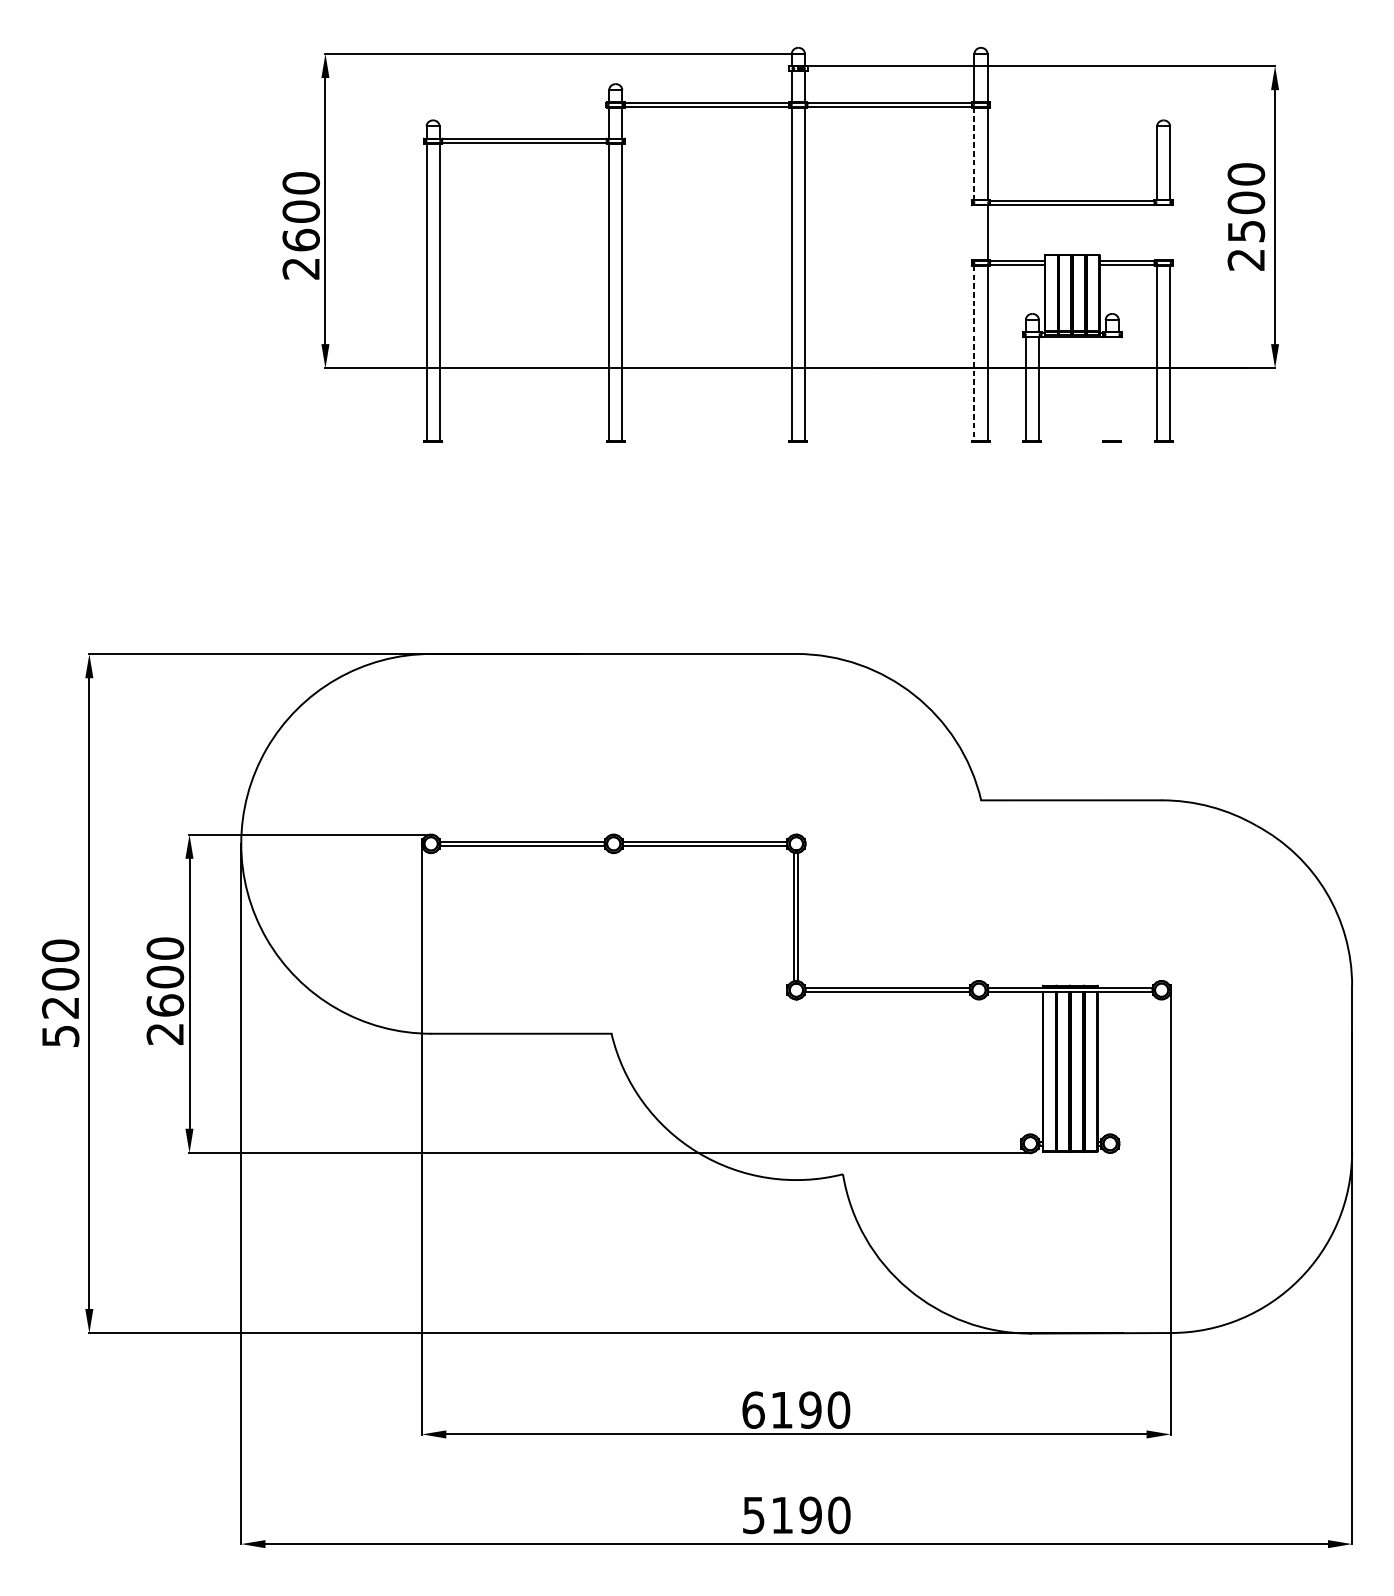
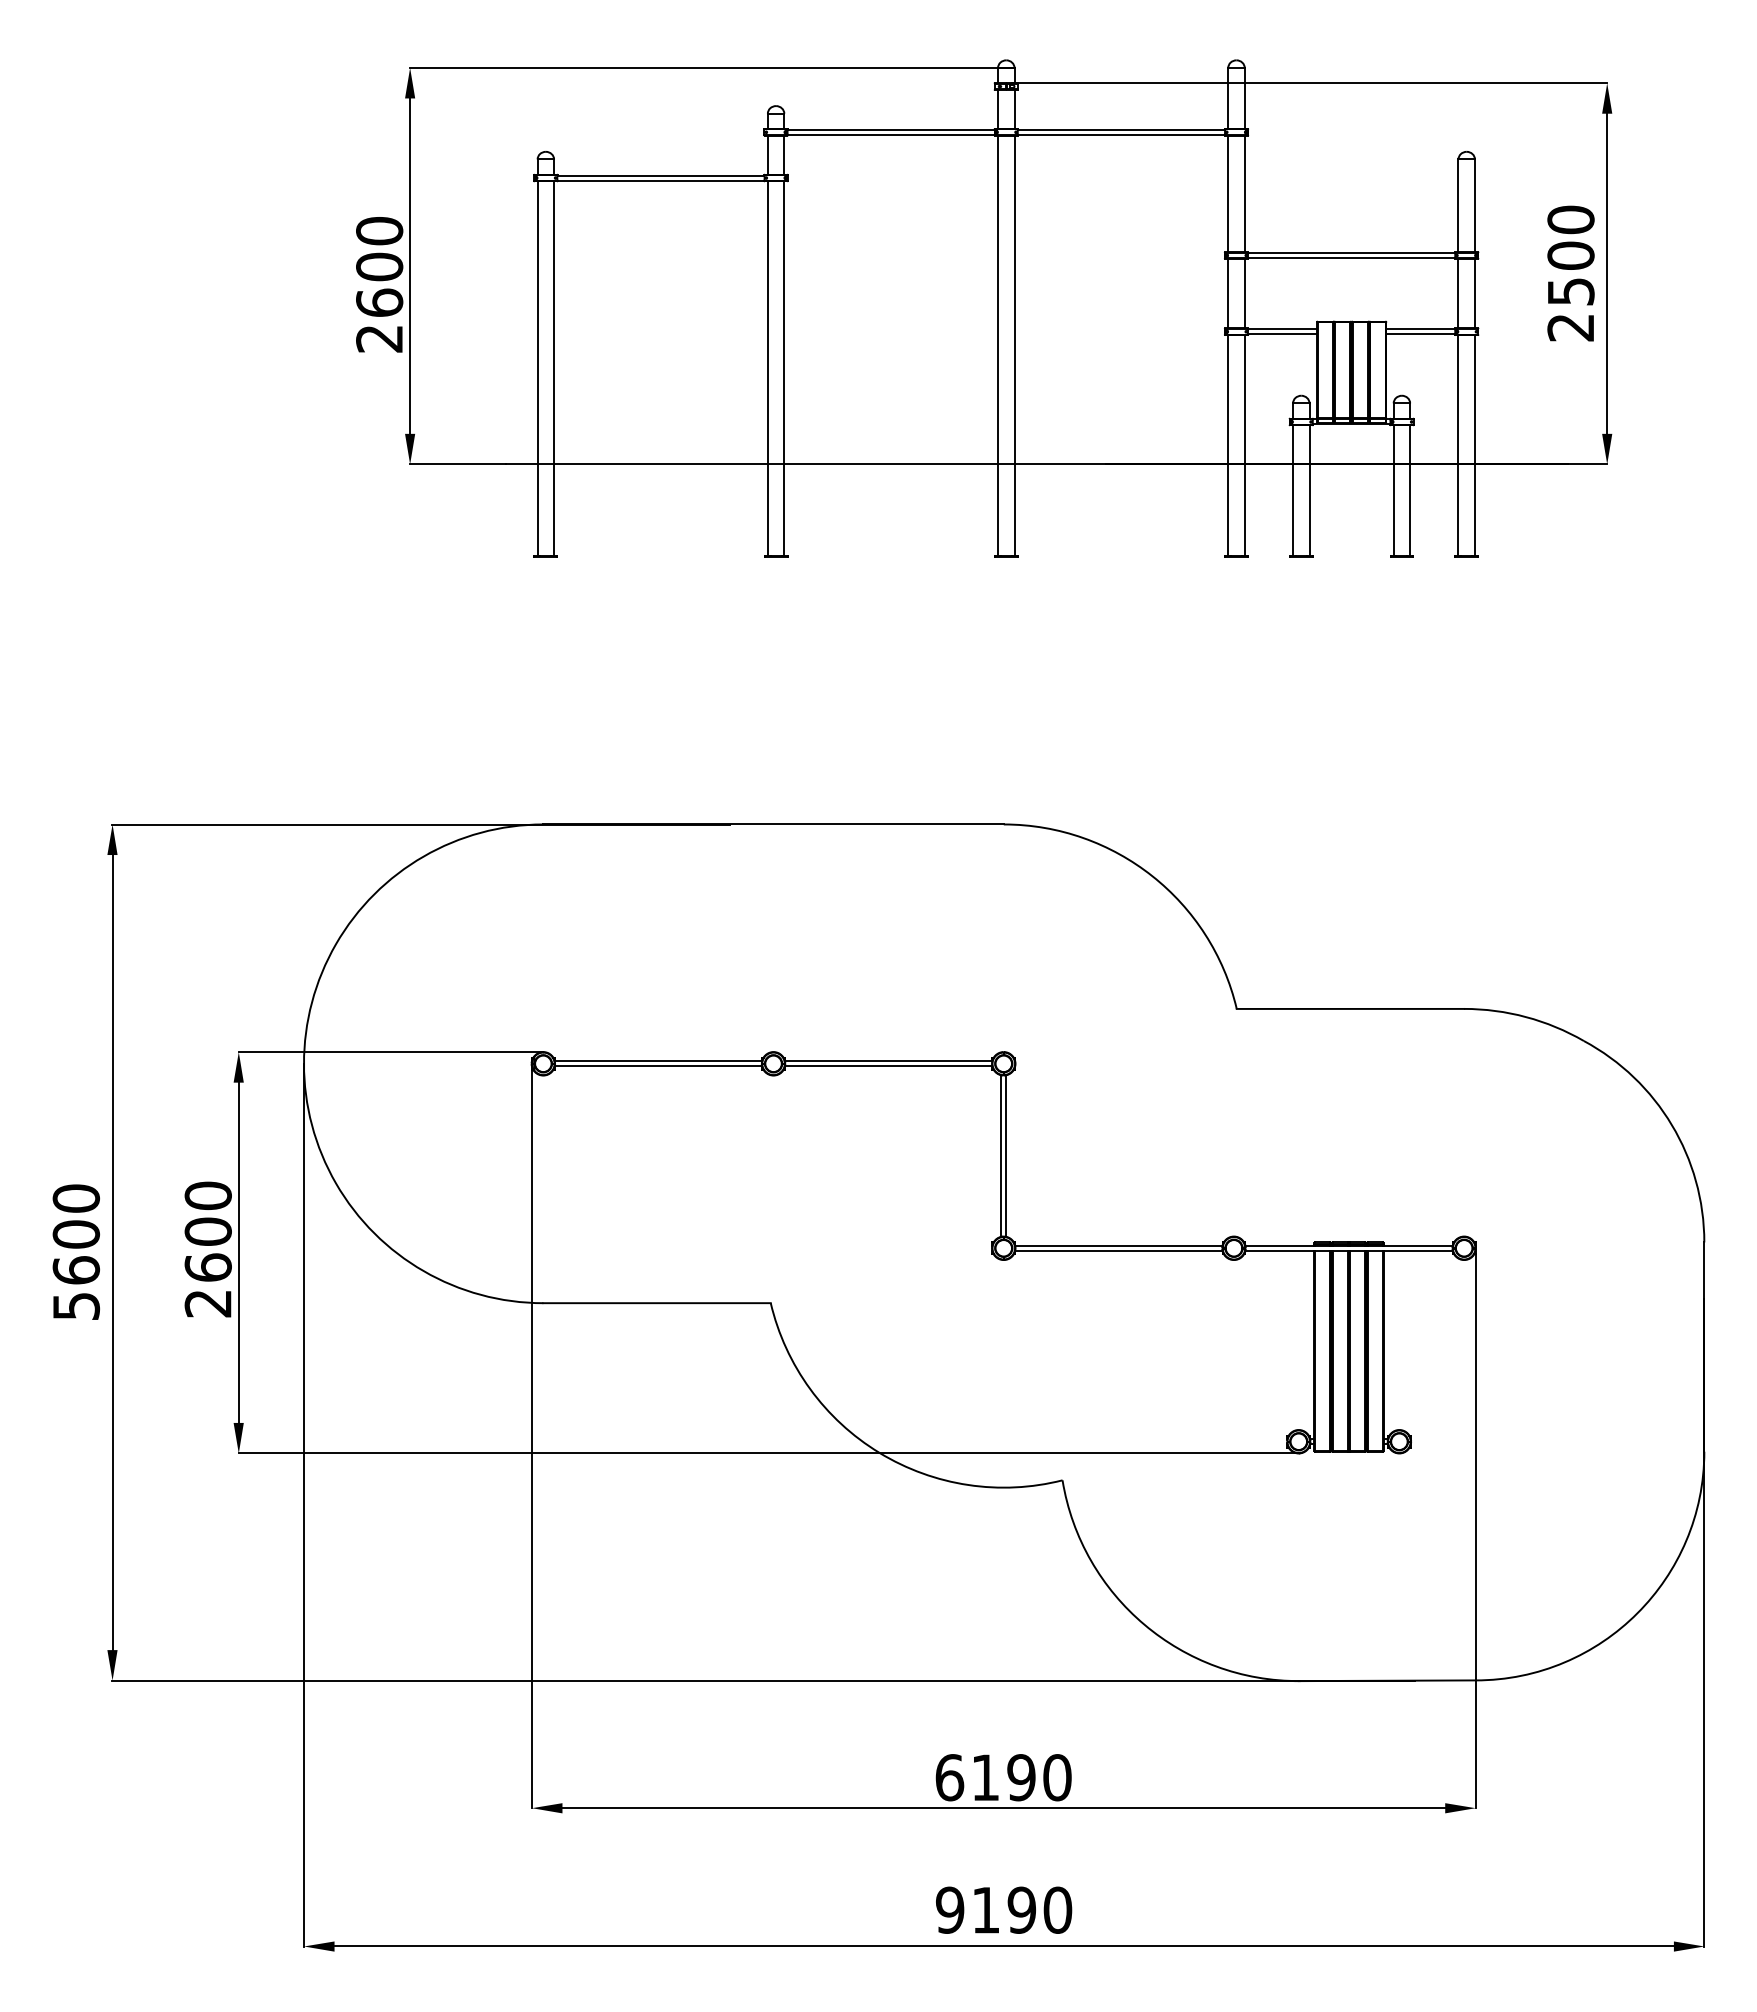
line: (974, 154) -> (1228, 194), dashed -> solid
line: (974, 232) -> (1228, 293), added
line: (1157, 232) -> (1458, 293), added
line: (1169, 232) -> (1474, 293), added
line: (974, 353) -> (1228, 445), dashed -> solid
line: (1105, 389) -> (1393, 490), added
line: (1119, 389) -> (1410, 490), added
text: (60, 1007) -> (76, 1270), 5200 -> 5600
text: (754, 1514) -> (950, 1909), 5190 -> 9190

